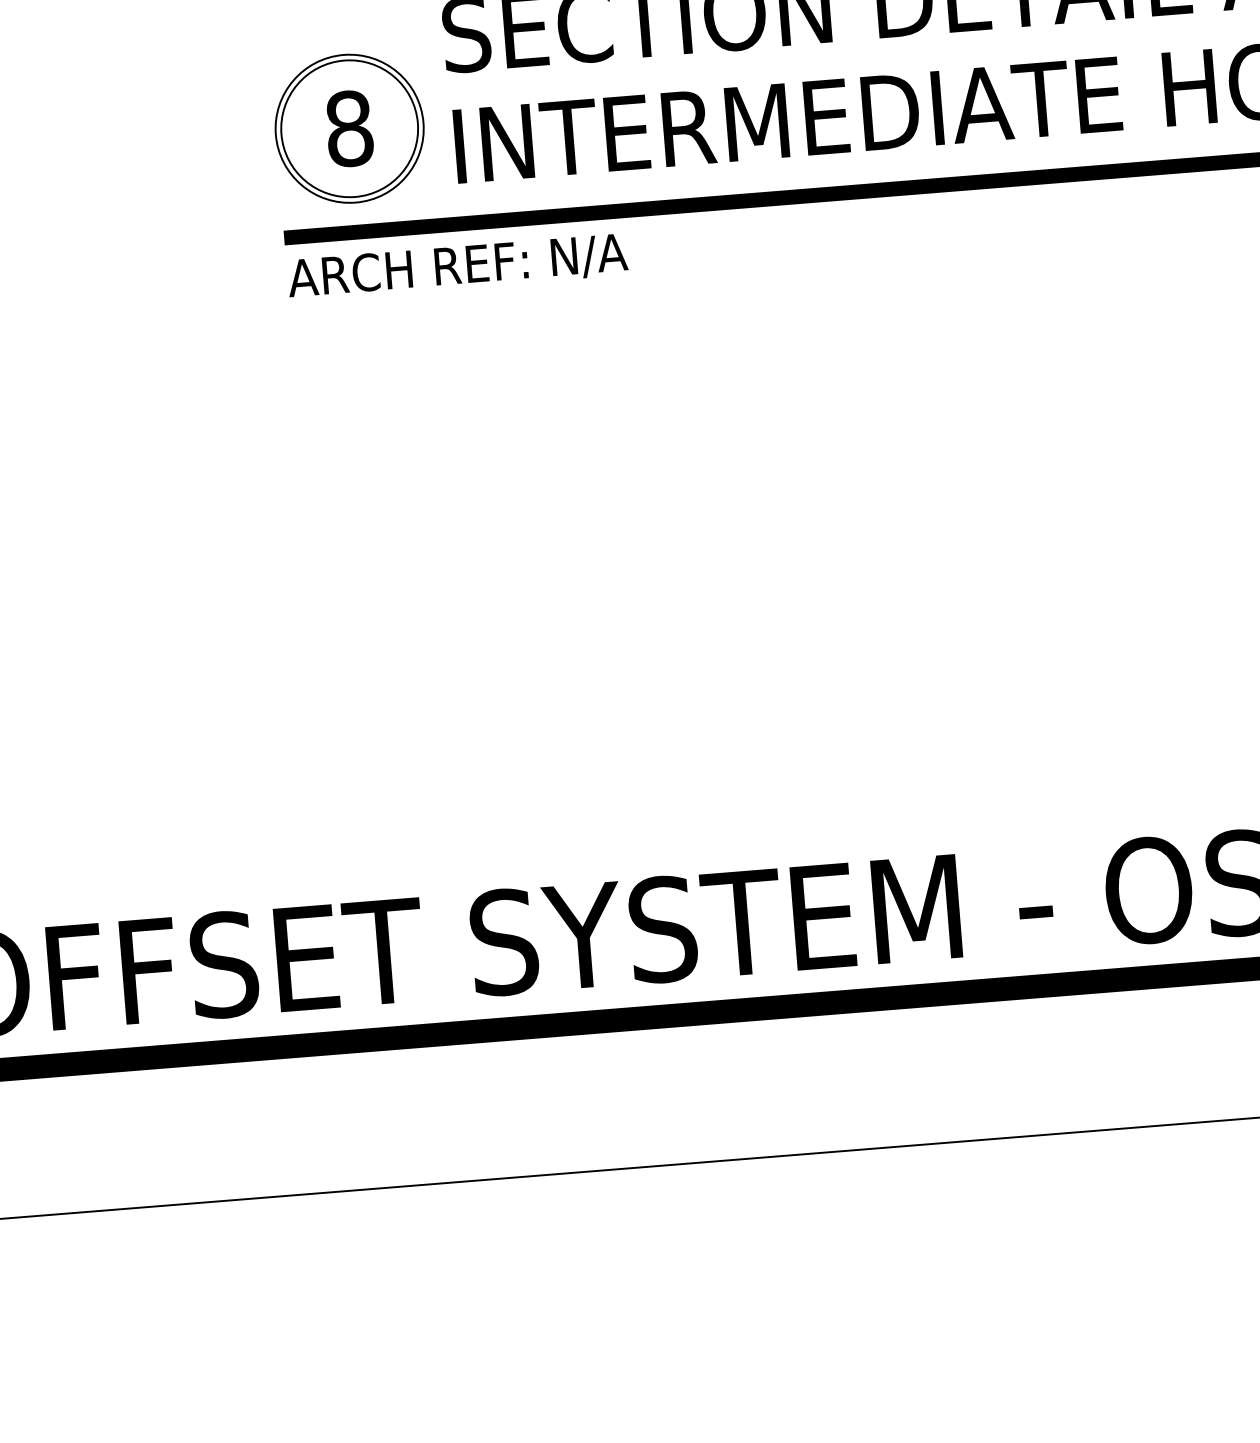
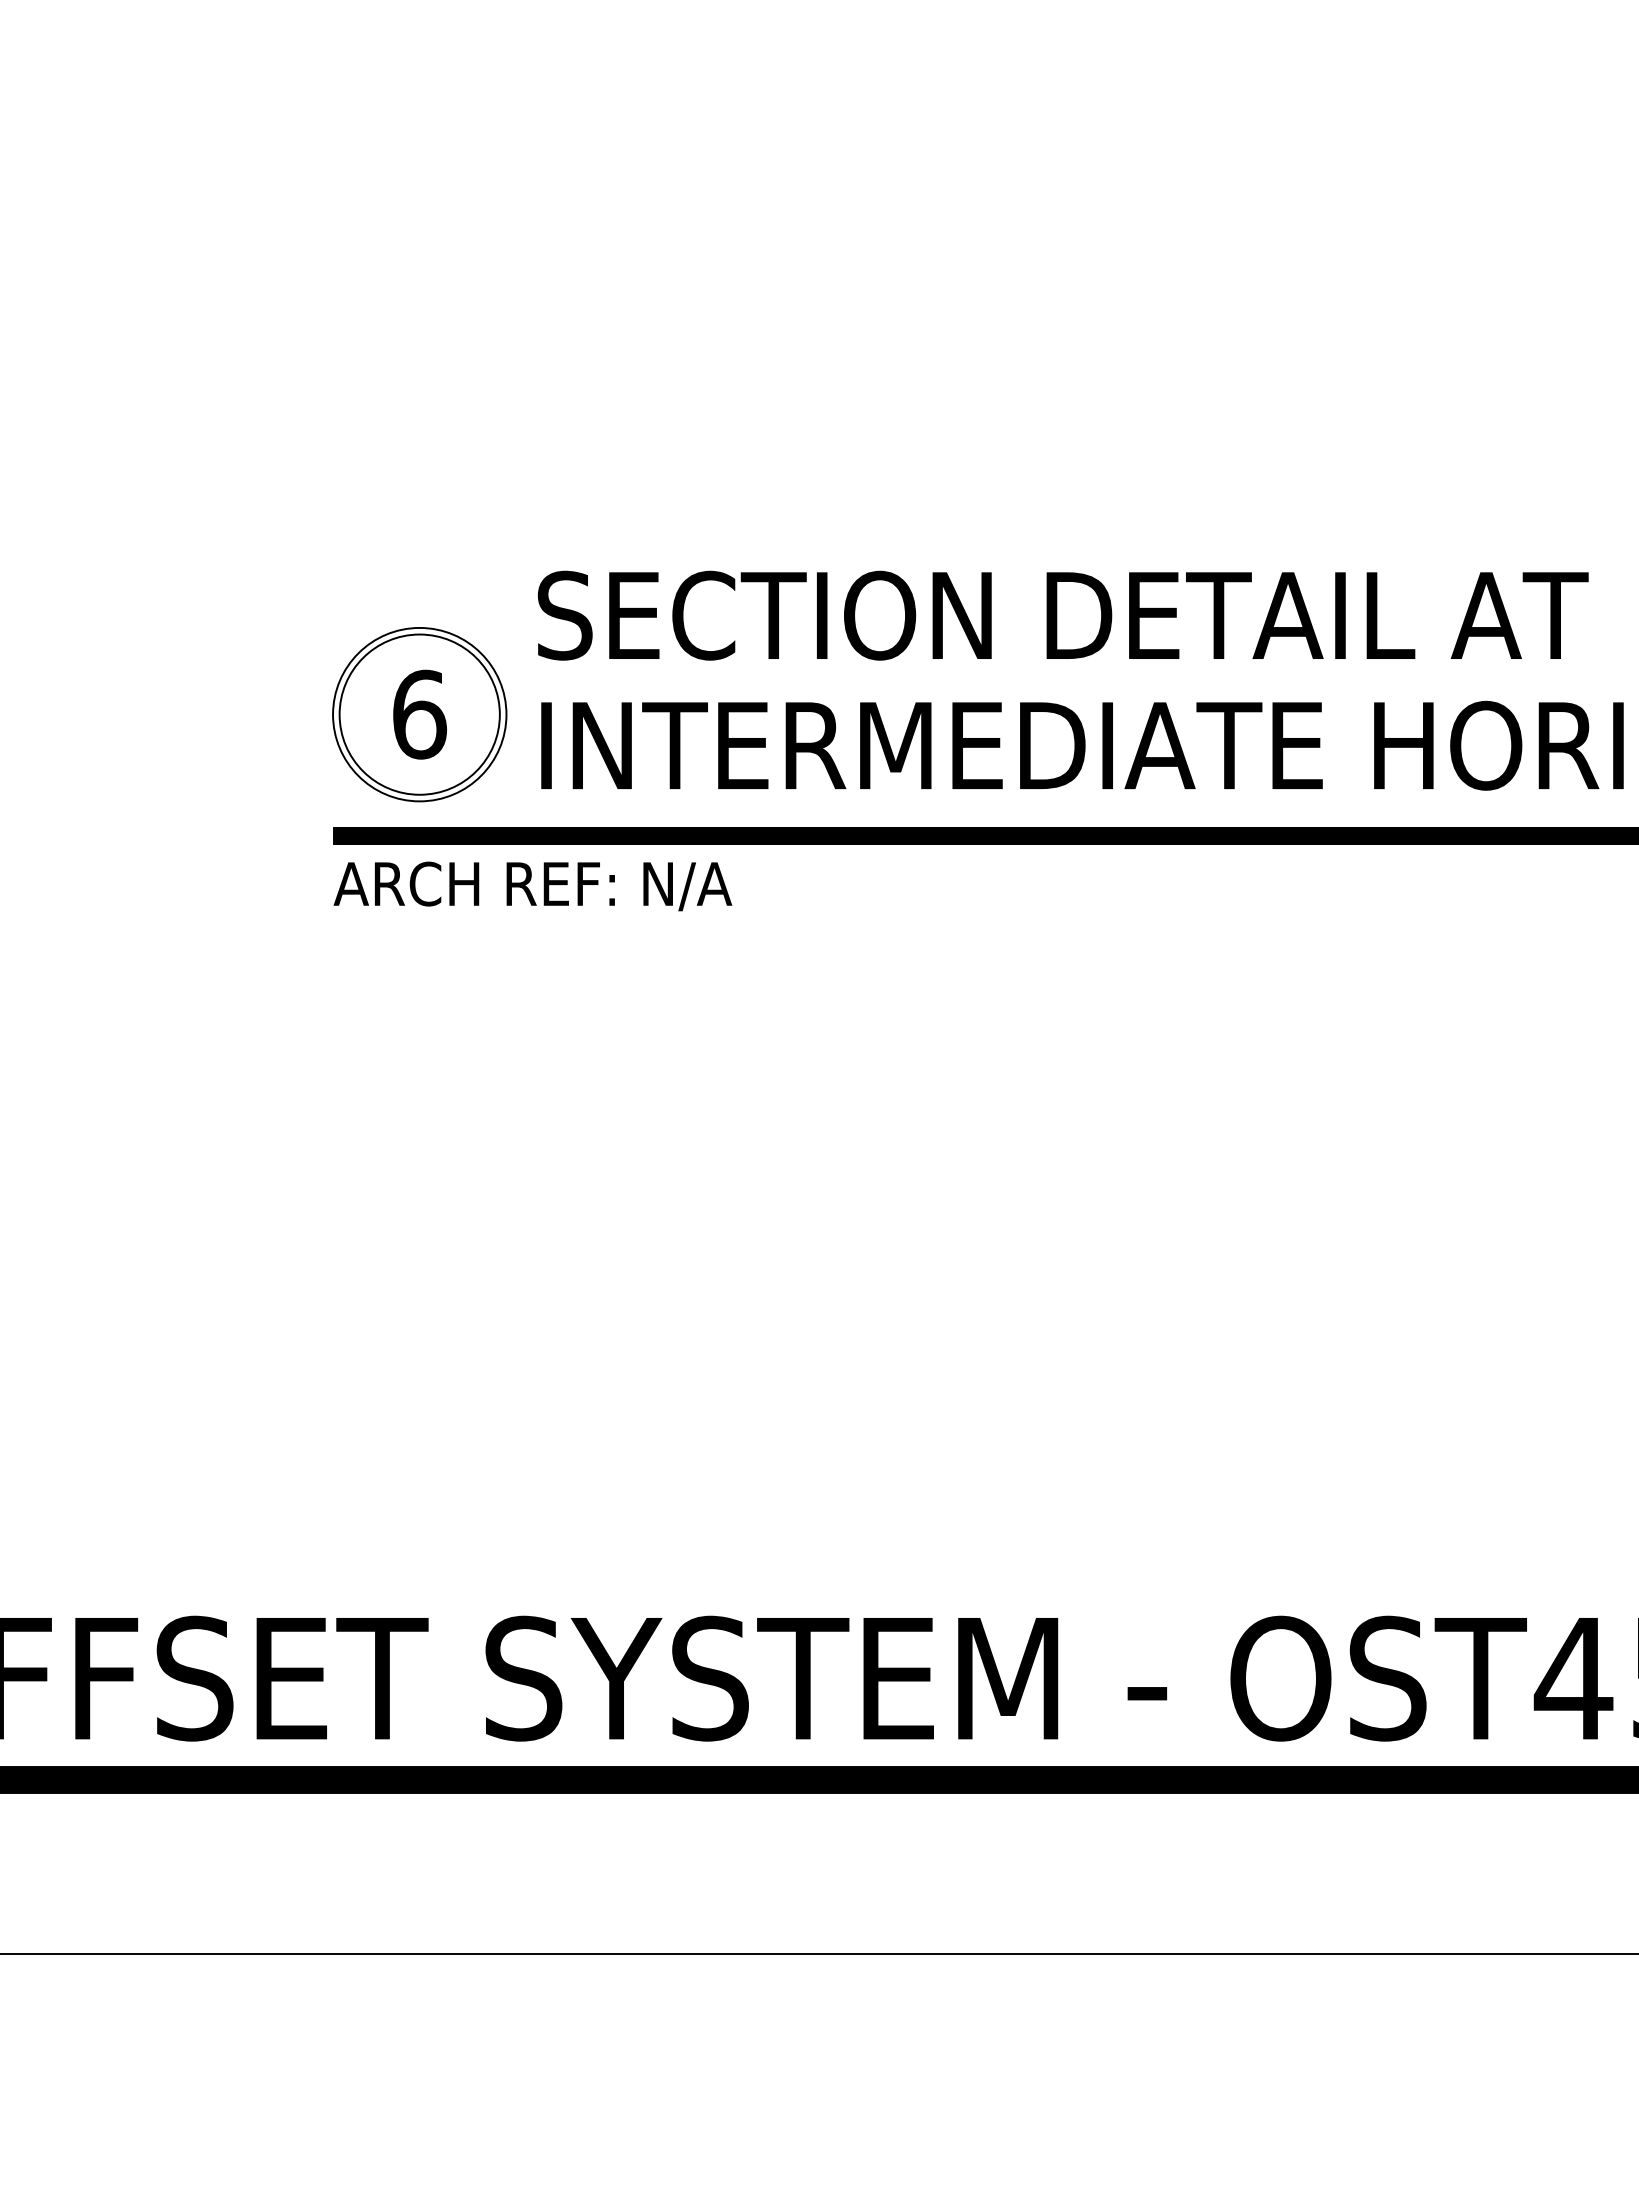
text: (350, 128) -> (420, 714), 8 -> 6

